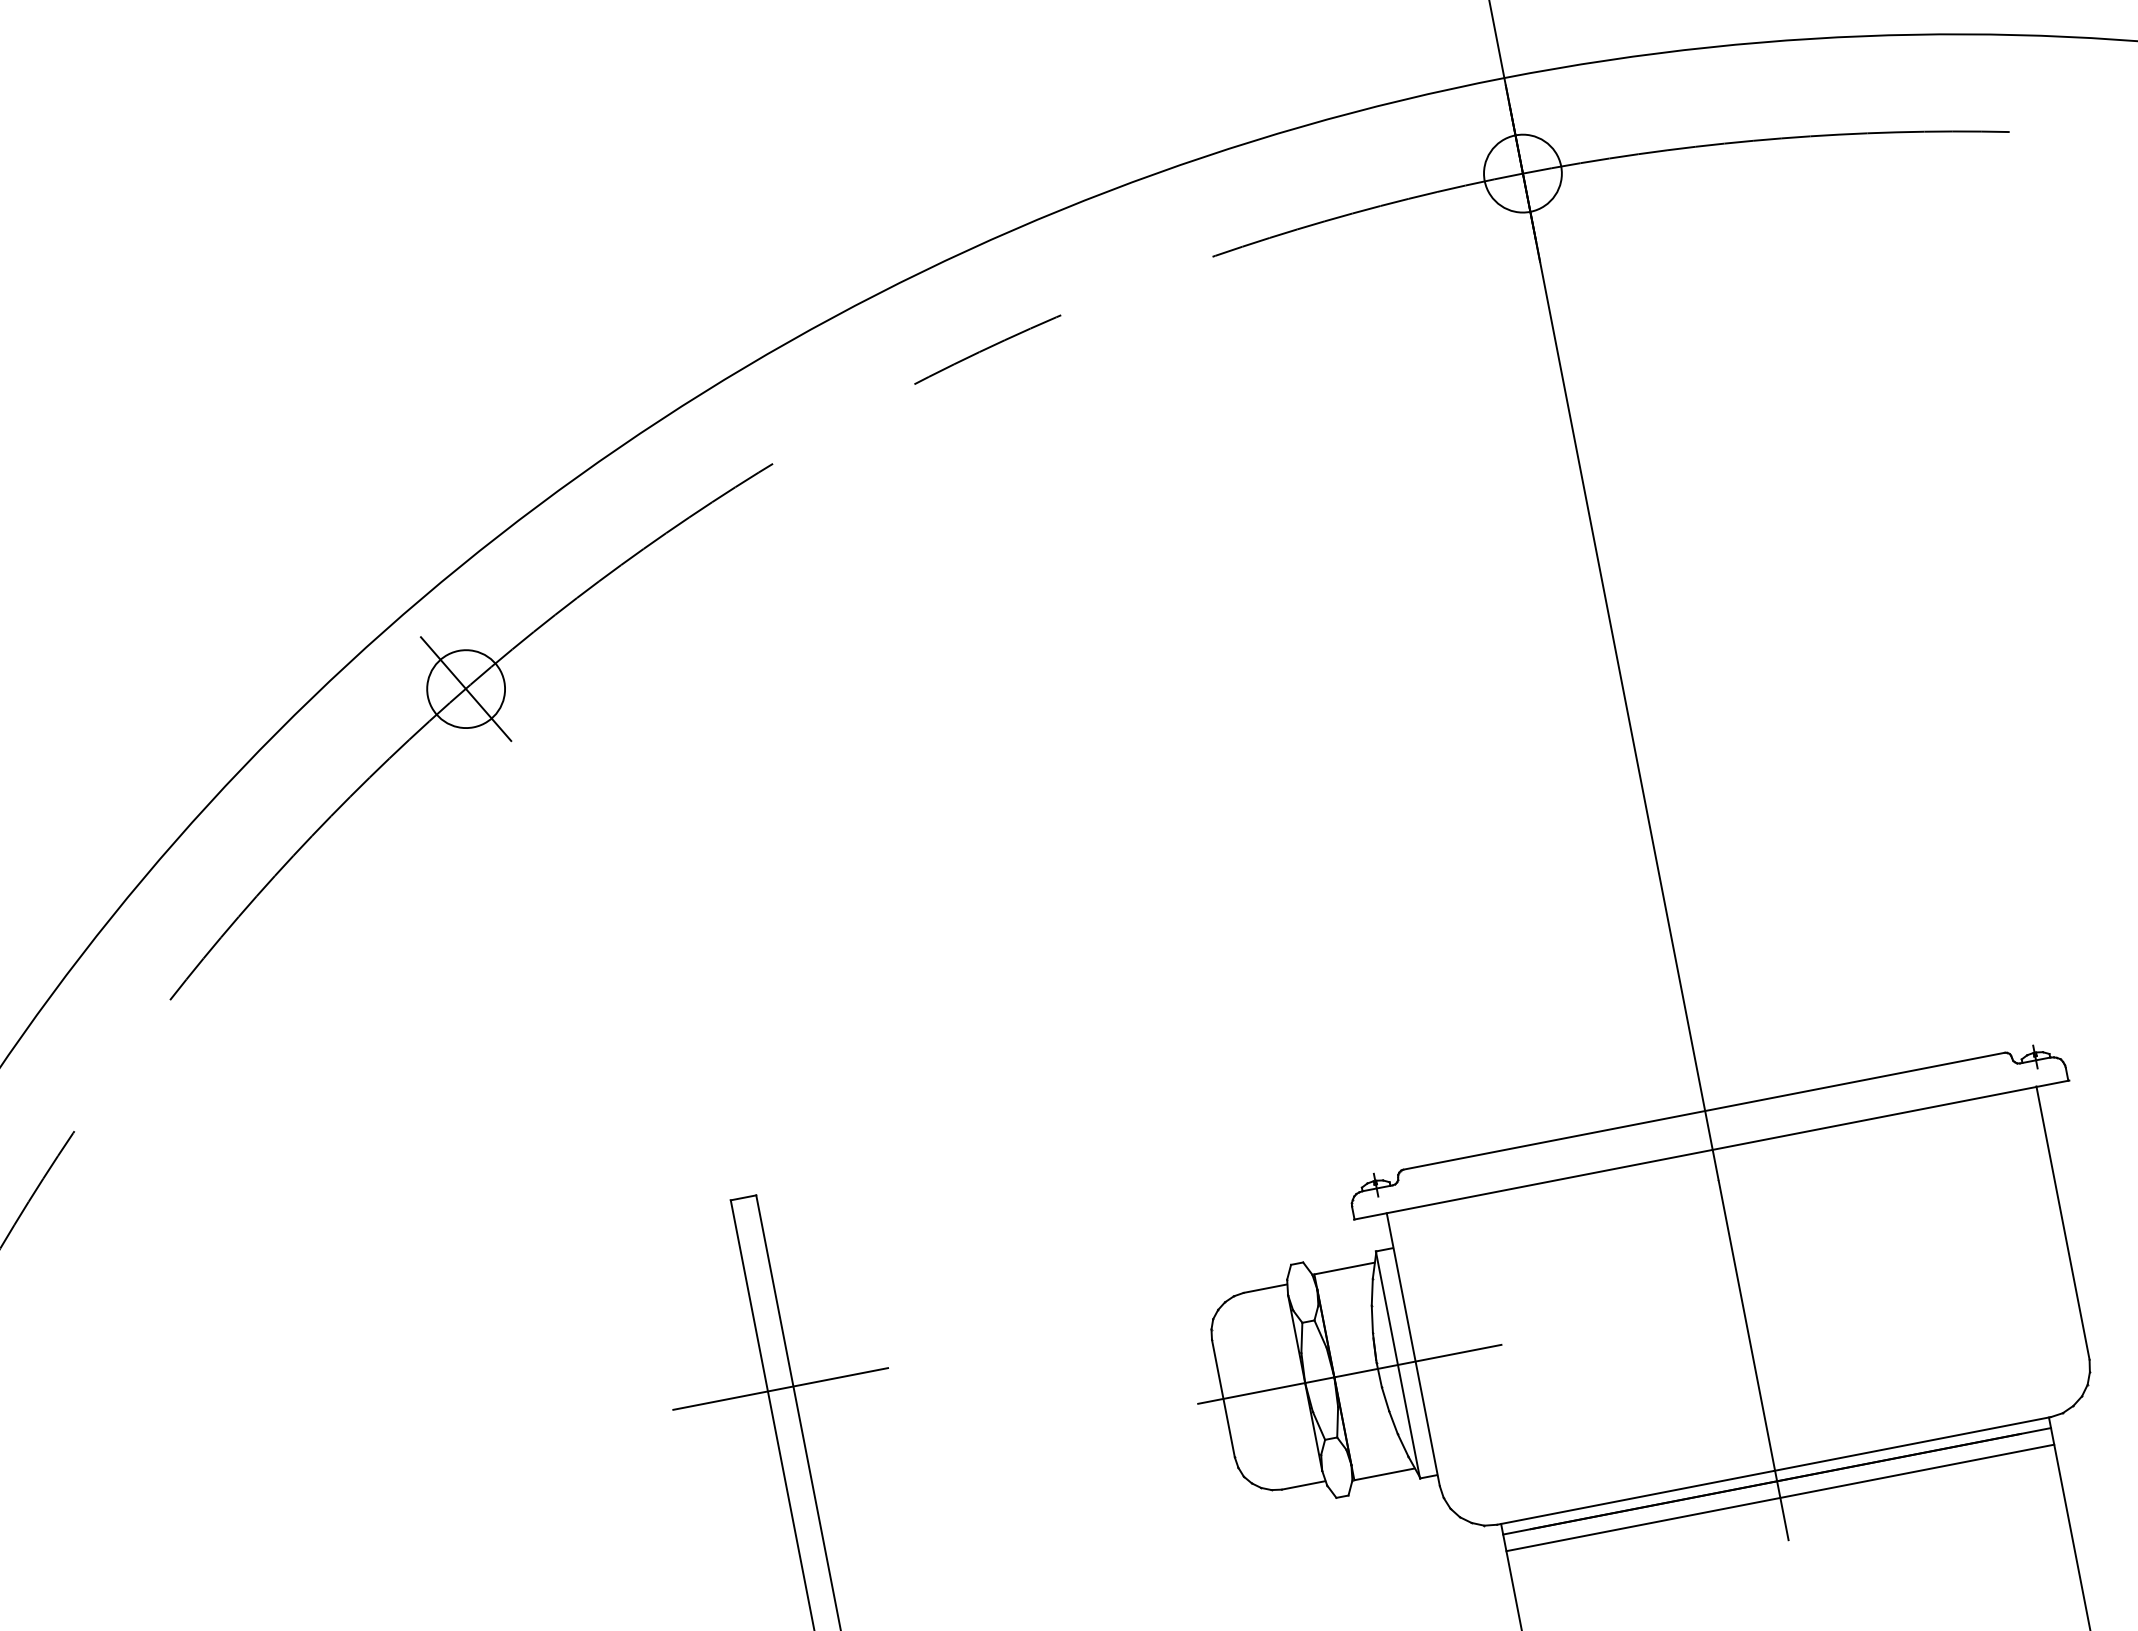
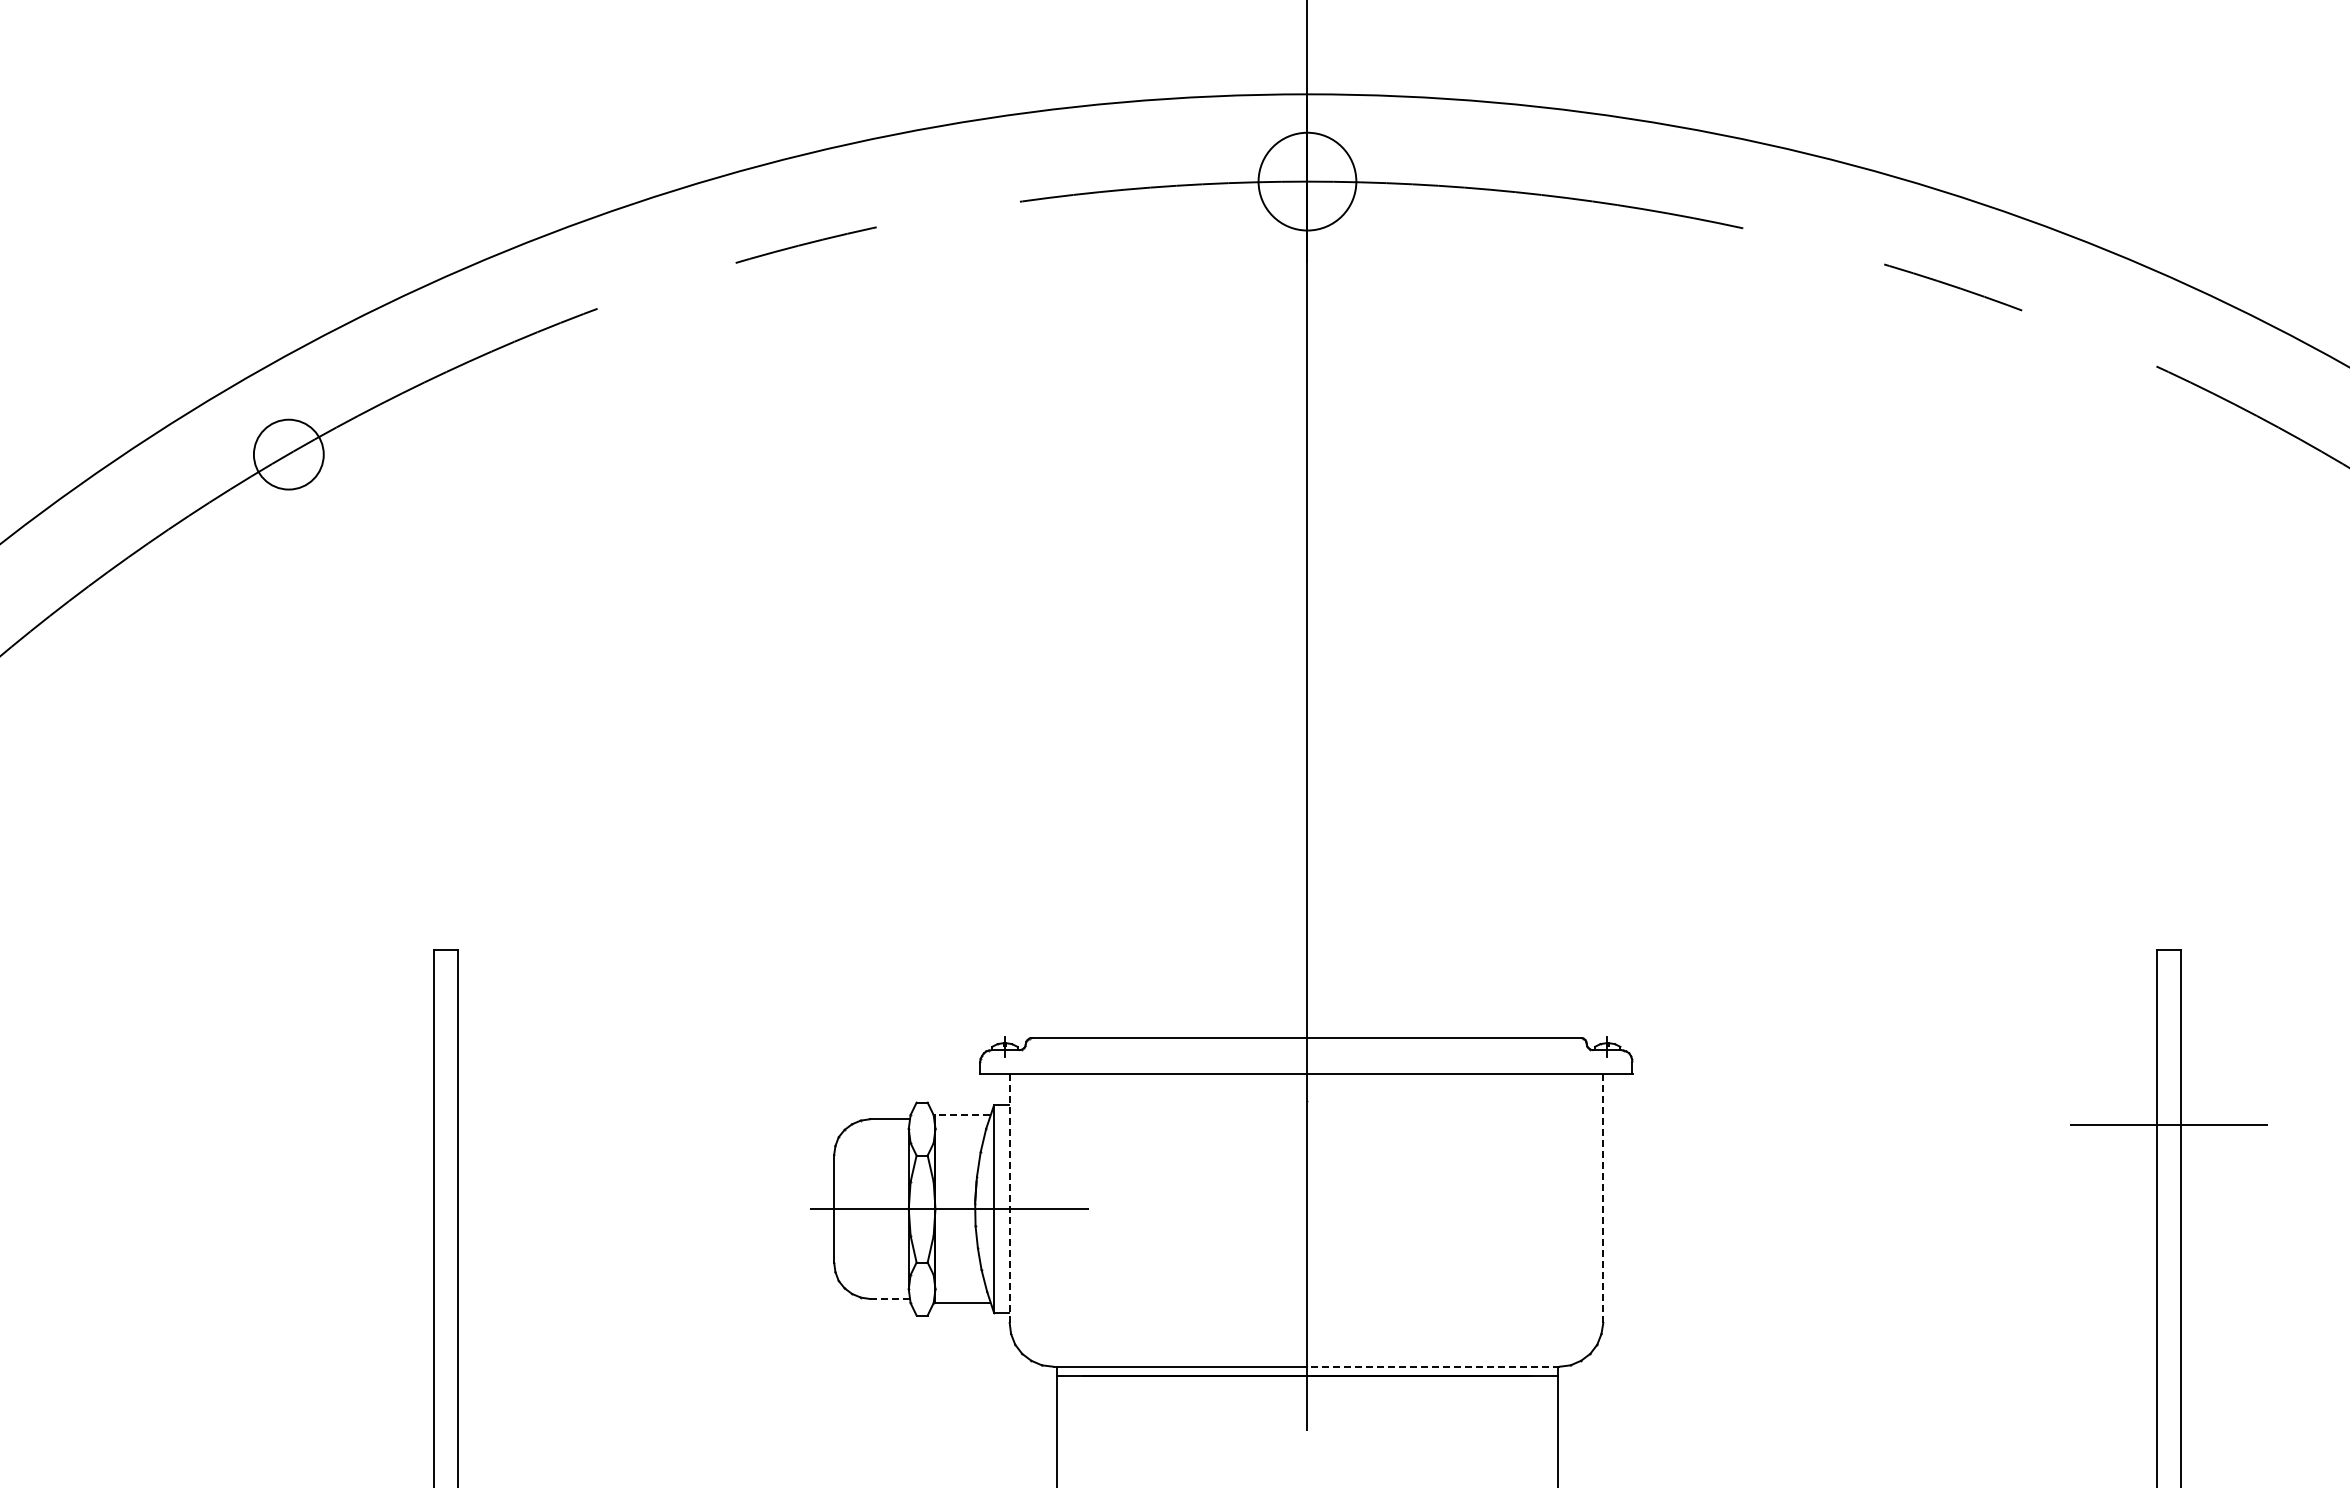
circle: (1522, 173) -> (1307, 181), size x1.4
line: (465, 689) -> (288, 454), removed
line: (2063, 1223) -> (1603, 1198), solid -> dashed
line: (1344, 1269) -> (962, 1115), solid -> dashed
line: (1413, 1349) -> (1009, 1198), solid -> dashed
line: (780, 1388) -> (445, 1124), removed
line: (1912, 1443) -> (1433, 1366), solid -> dashed
line: (1303, 1484) -> (889, 1298), solid -> dashed
line: (1780, 1497) -> (1307, 1391), removed

